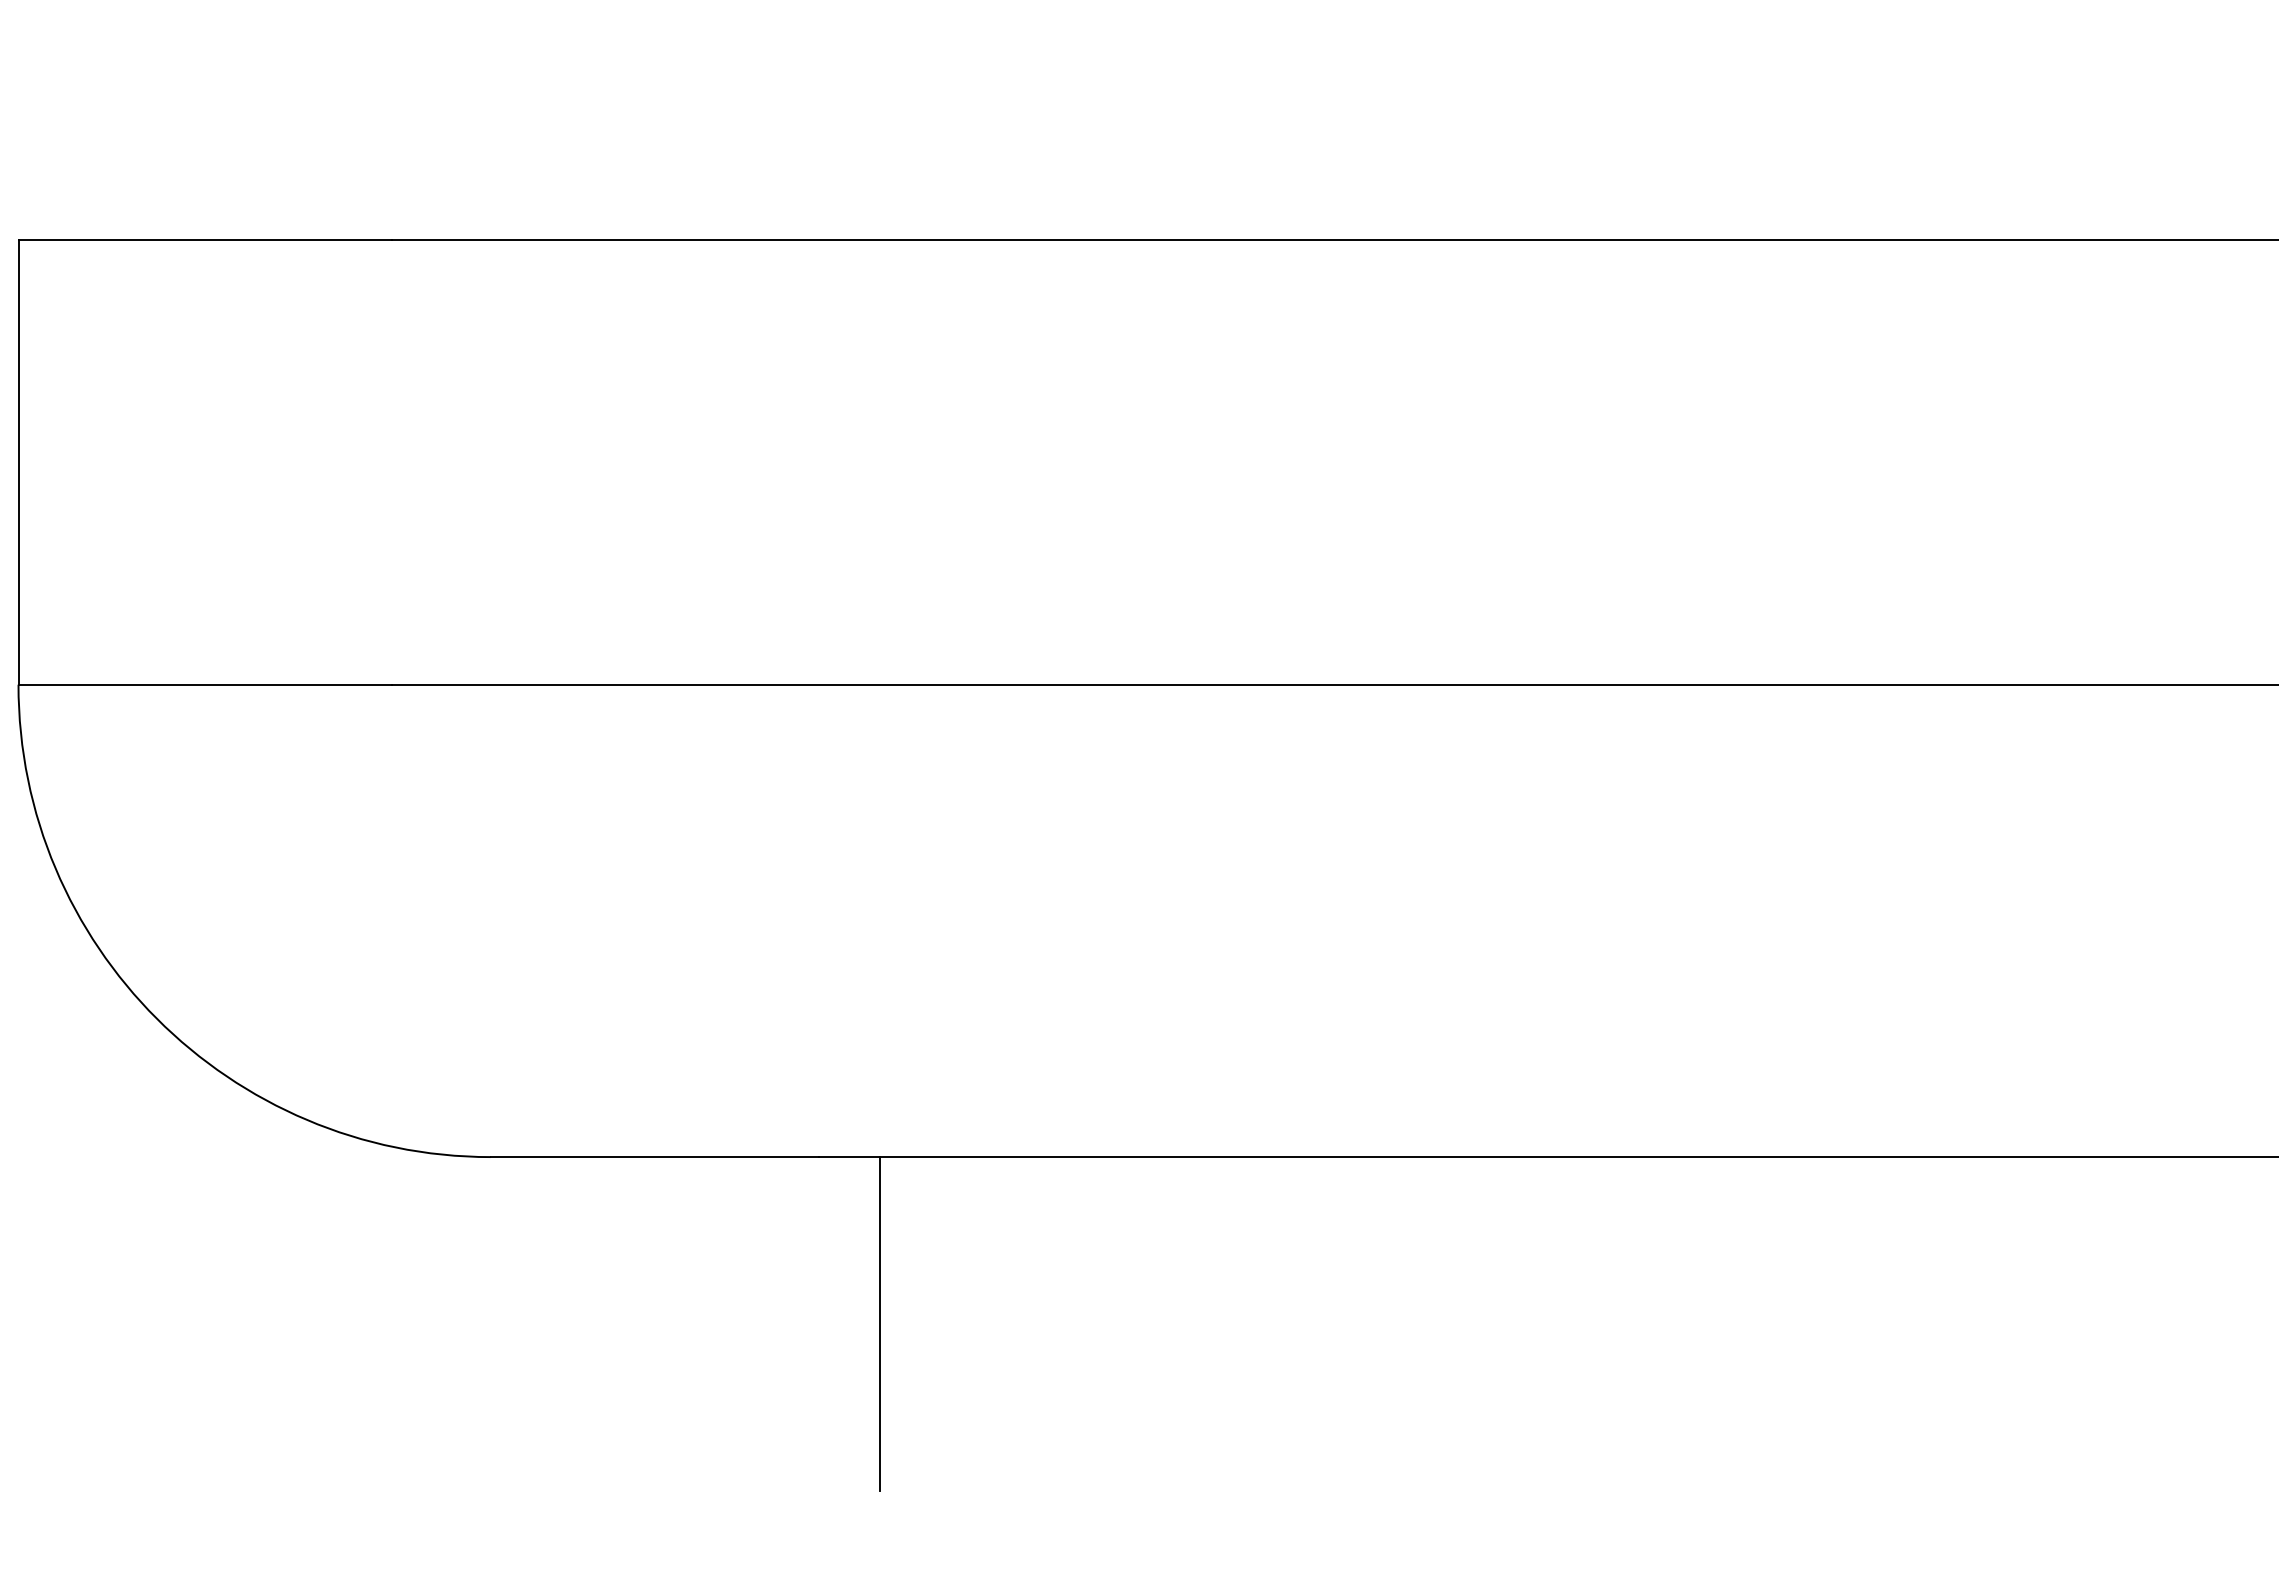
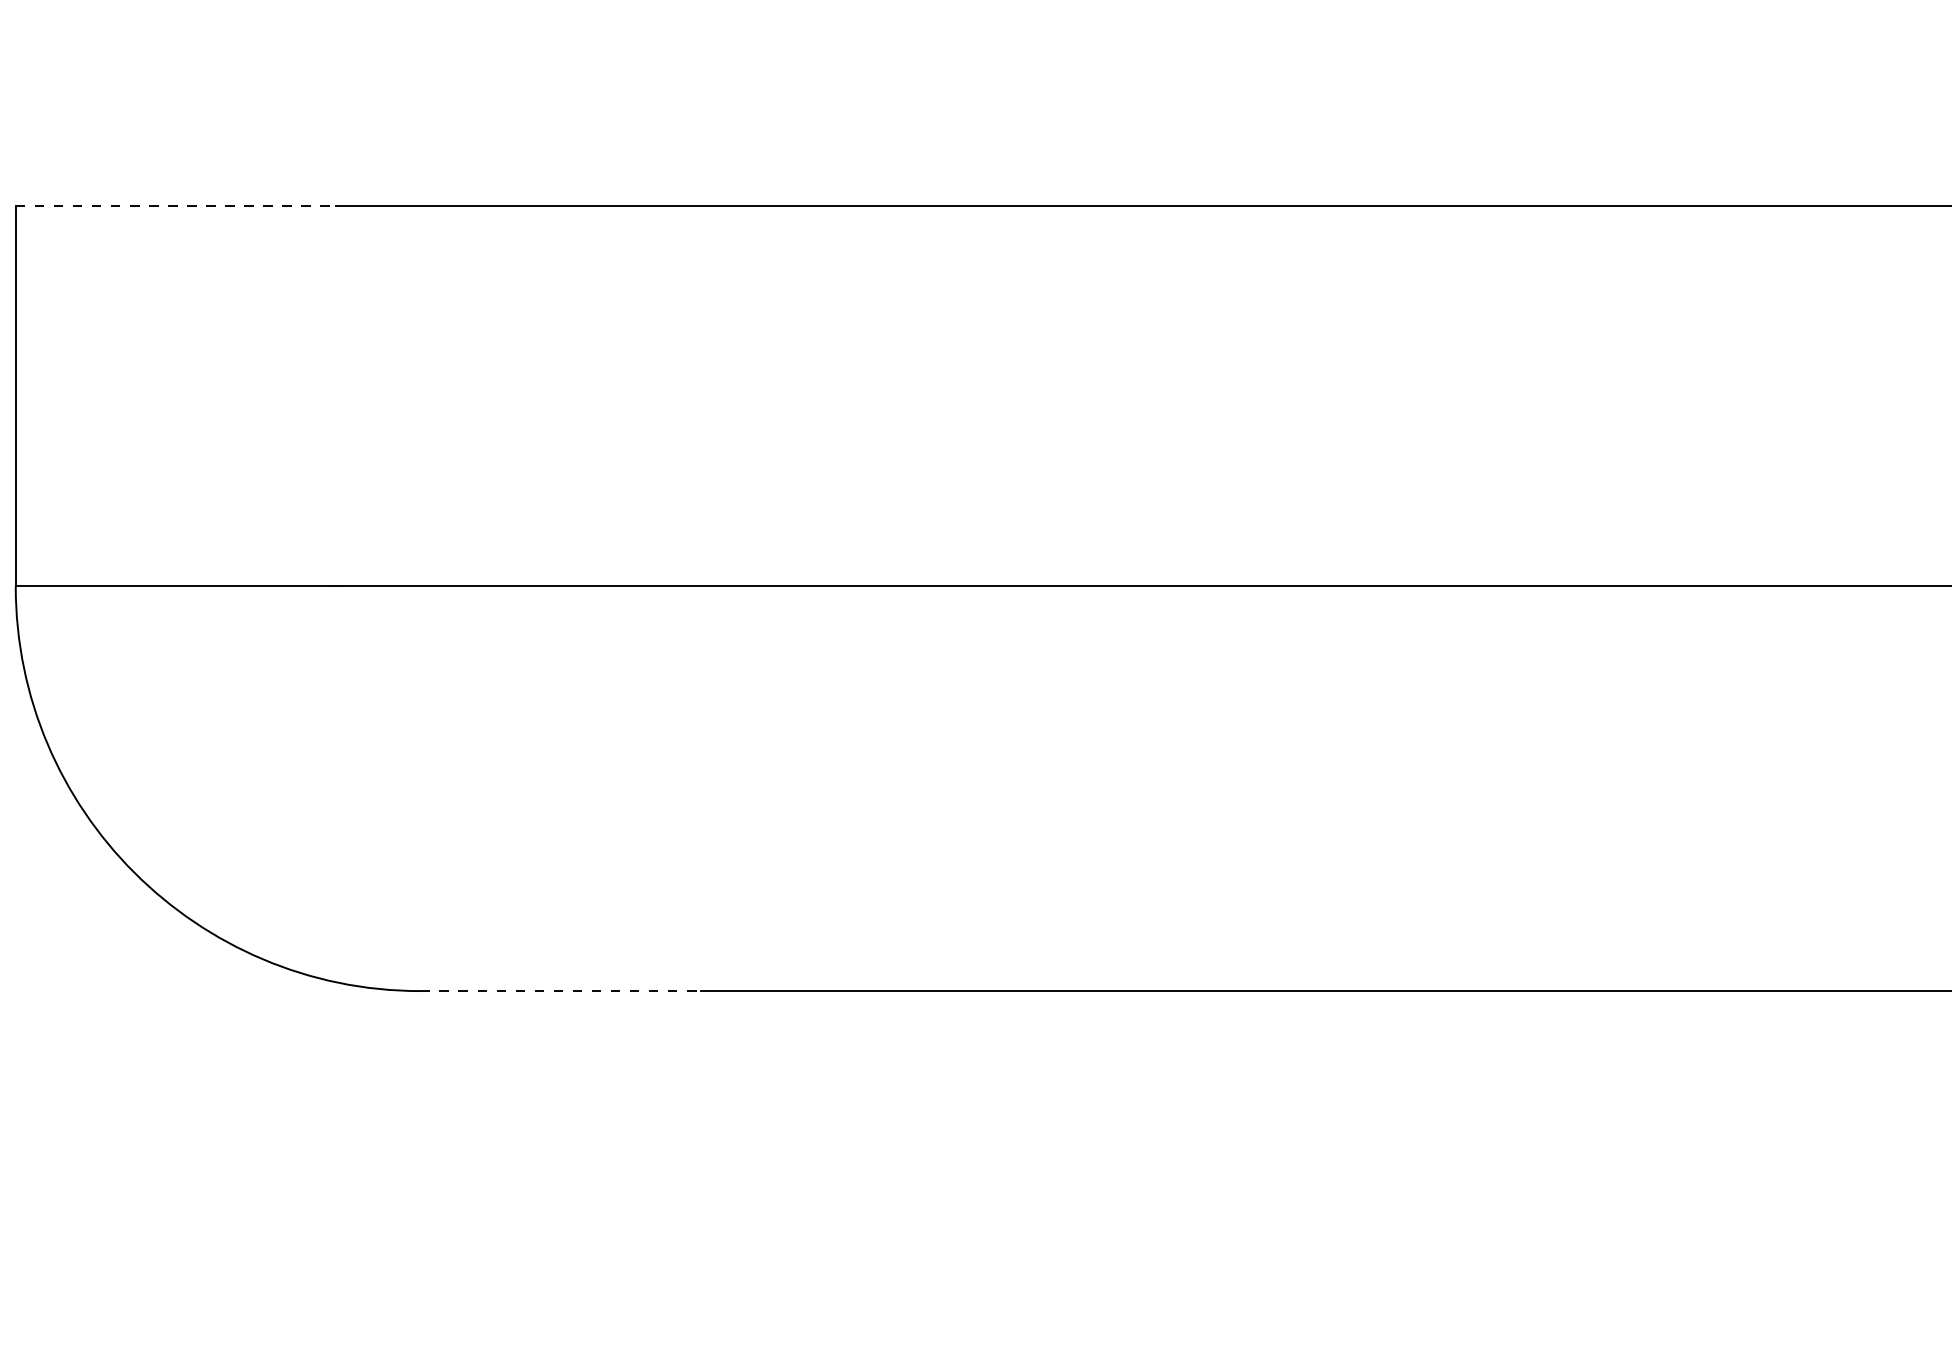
line: (205, 240) -> (175, 205), solid -> dashed
line: (654, 1157) -> (560, 991), solid -> dashed
line: (879, 1323) -> (753, 1133), removed

